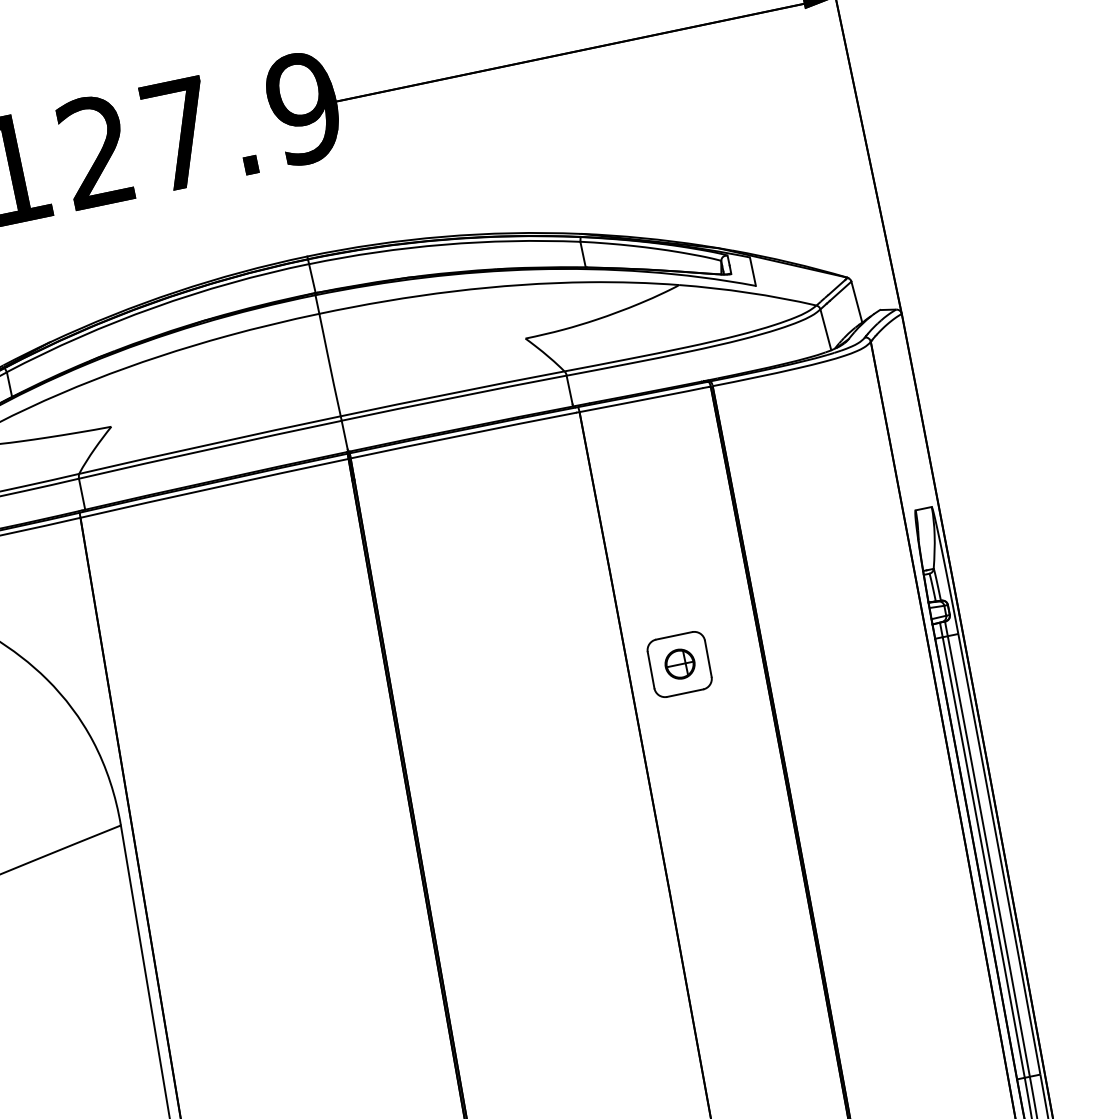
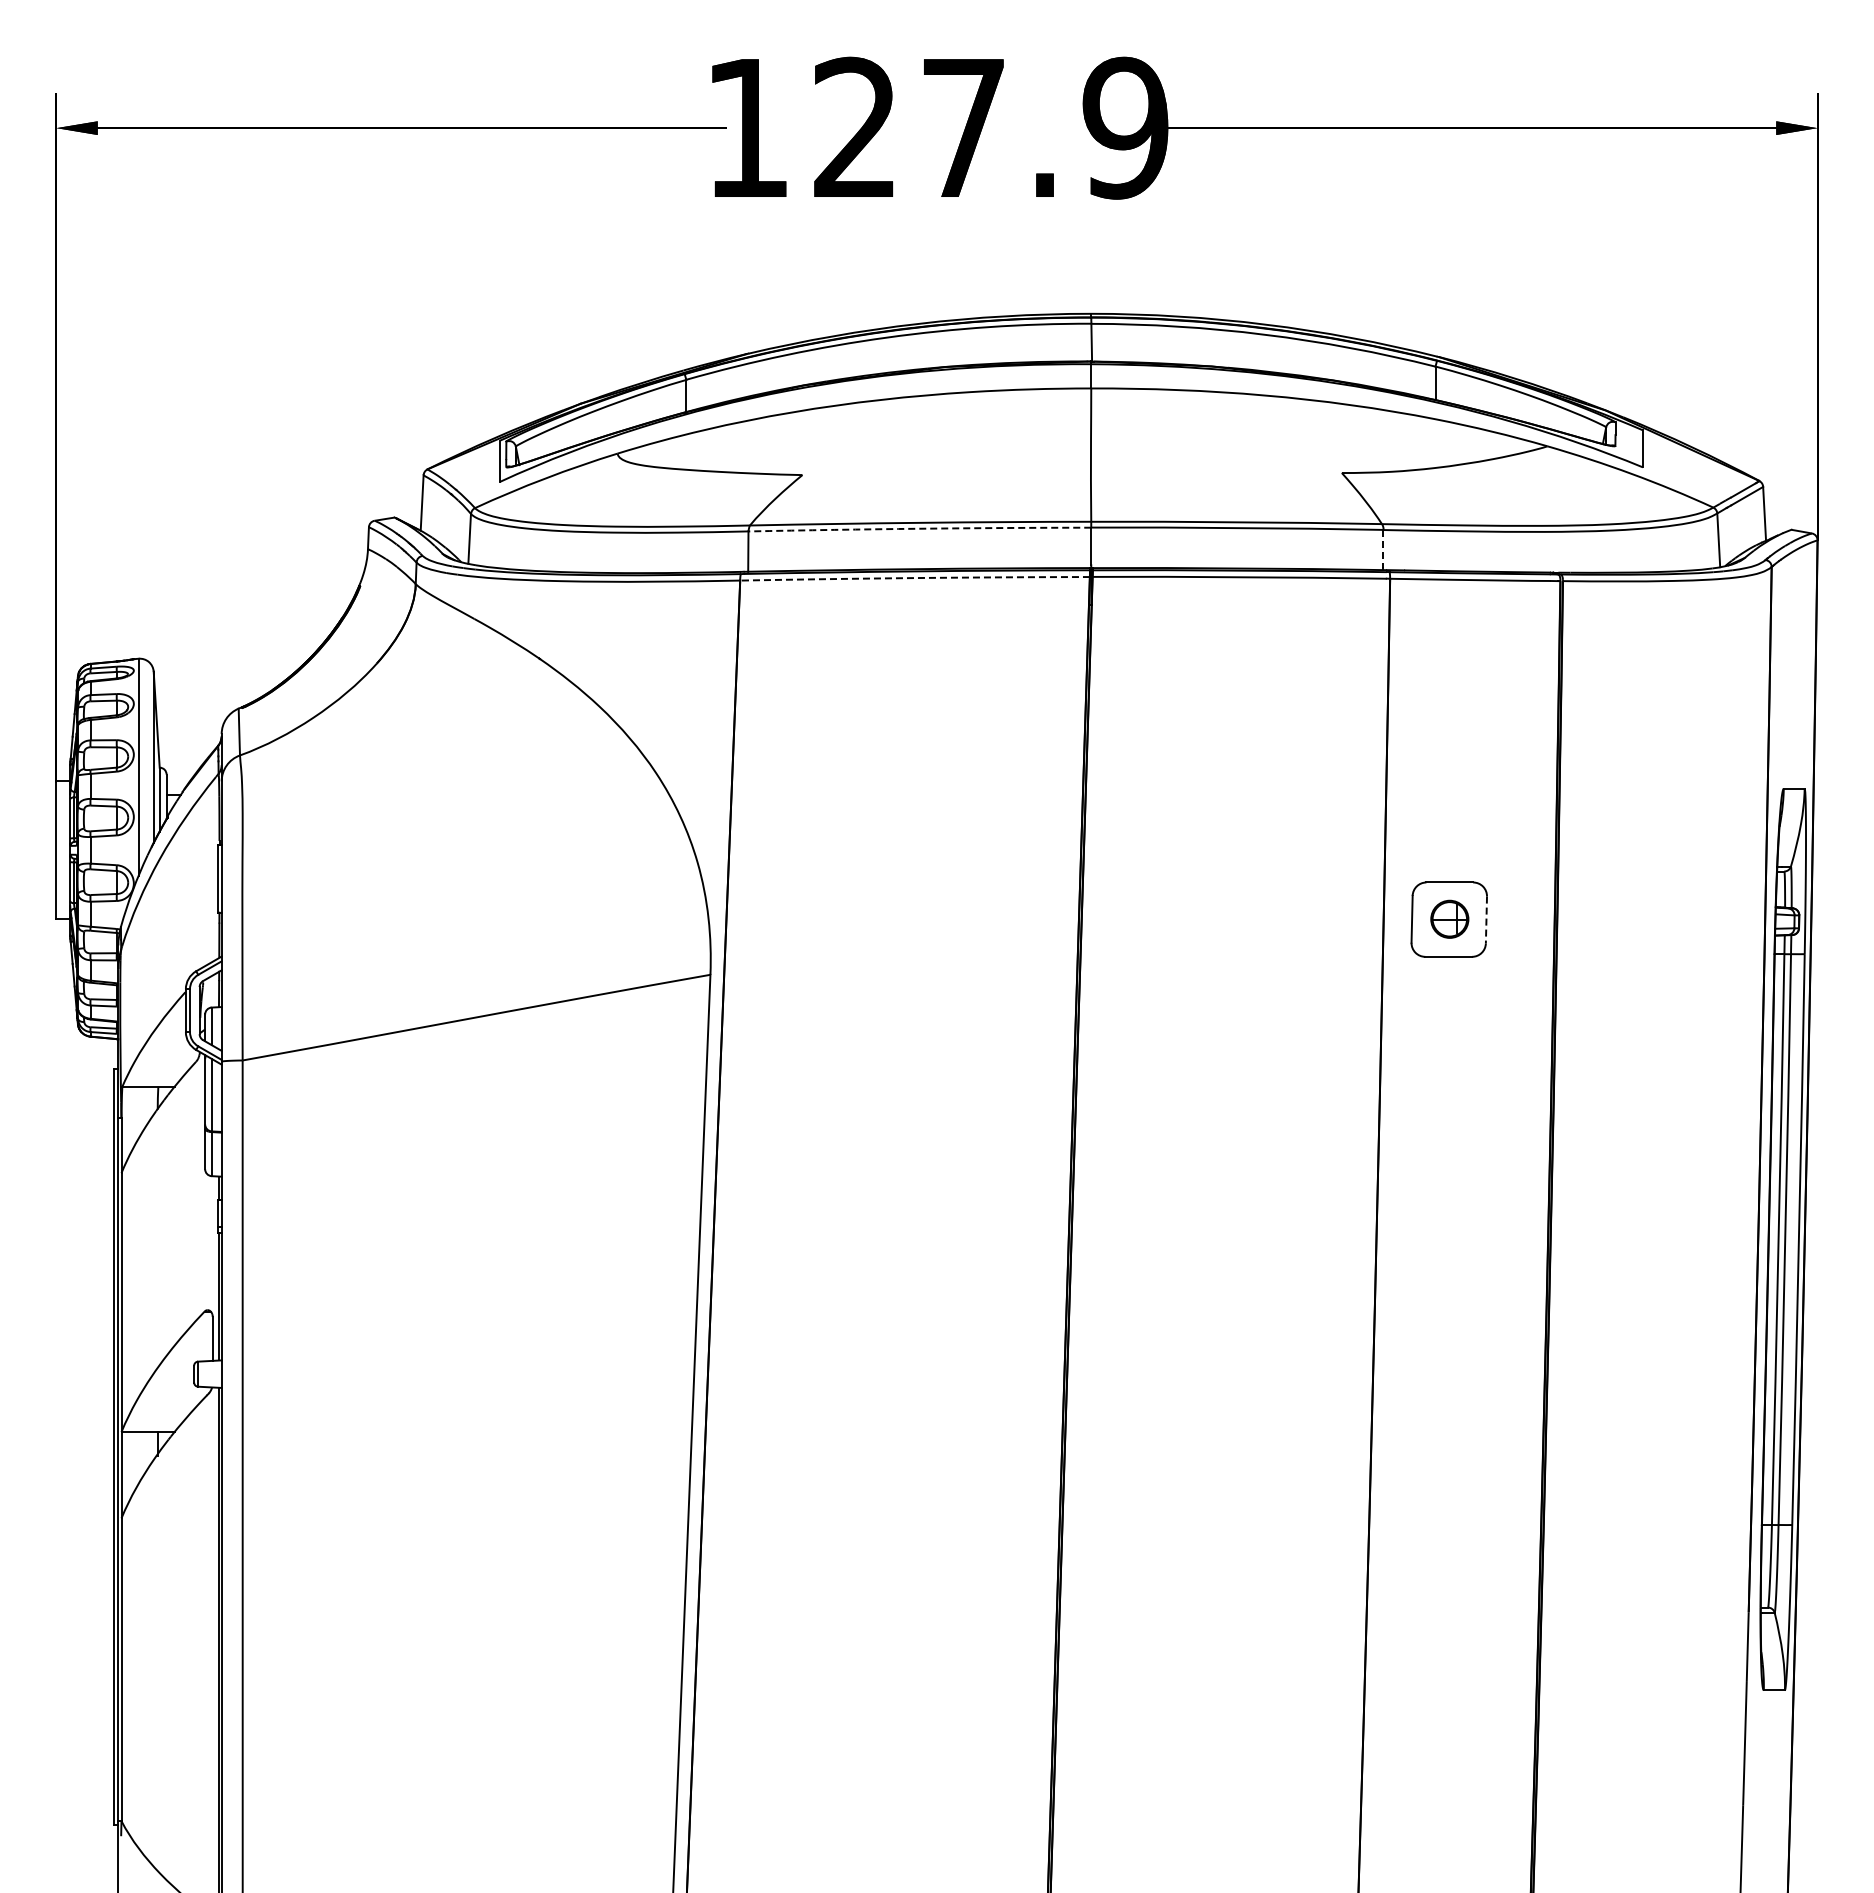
line: (569, 389) -> (1383, 548), solid -> dashed
arc: (209, 449) -> (919, 528), solid -> dashed
arc: (214, 488) -> (915, 578), solid -> dashed
line: (708, 659) -> (1486, 920), solid -> dashed

